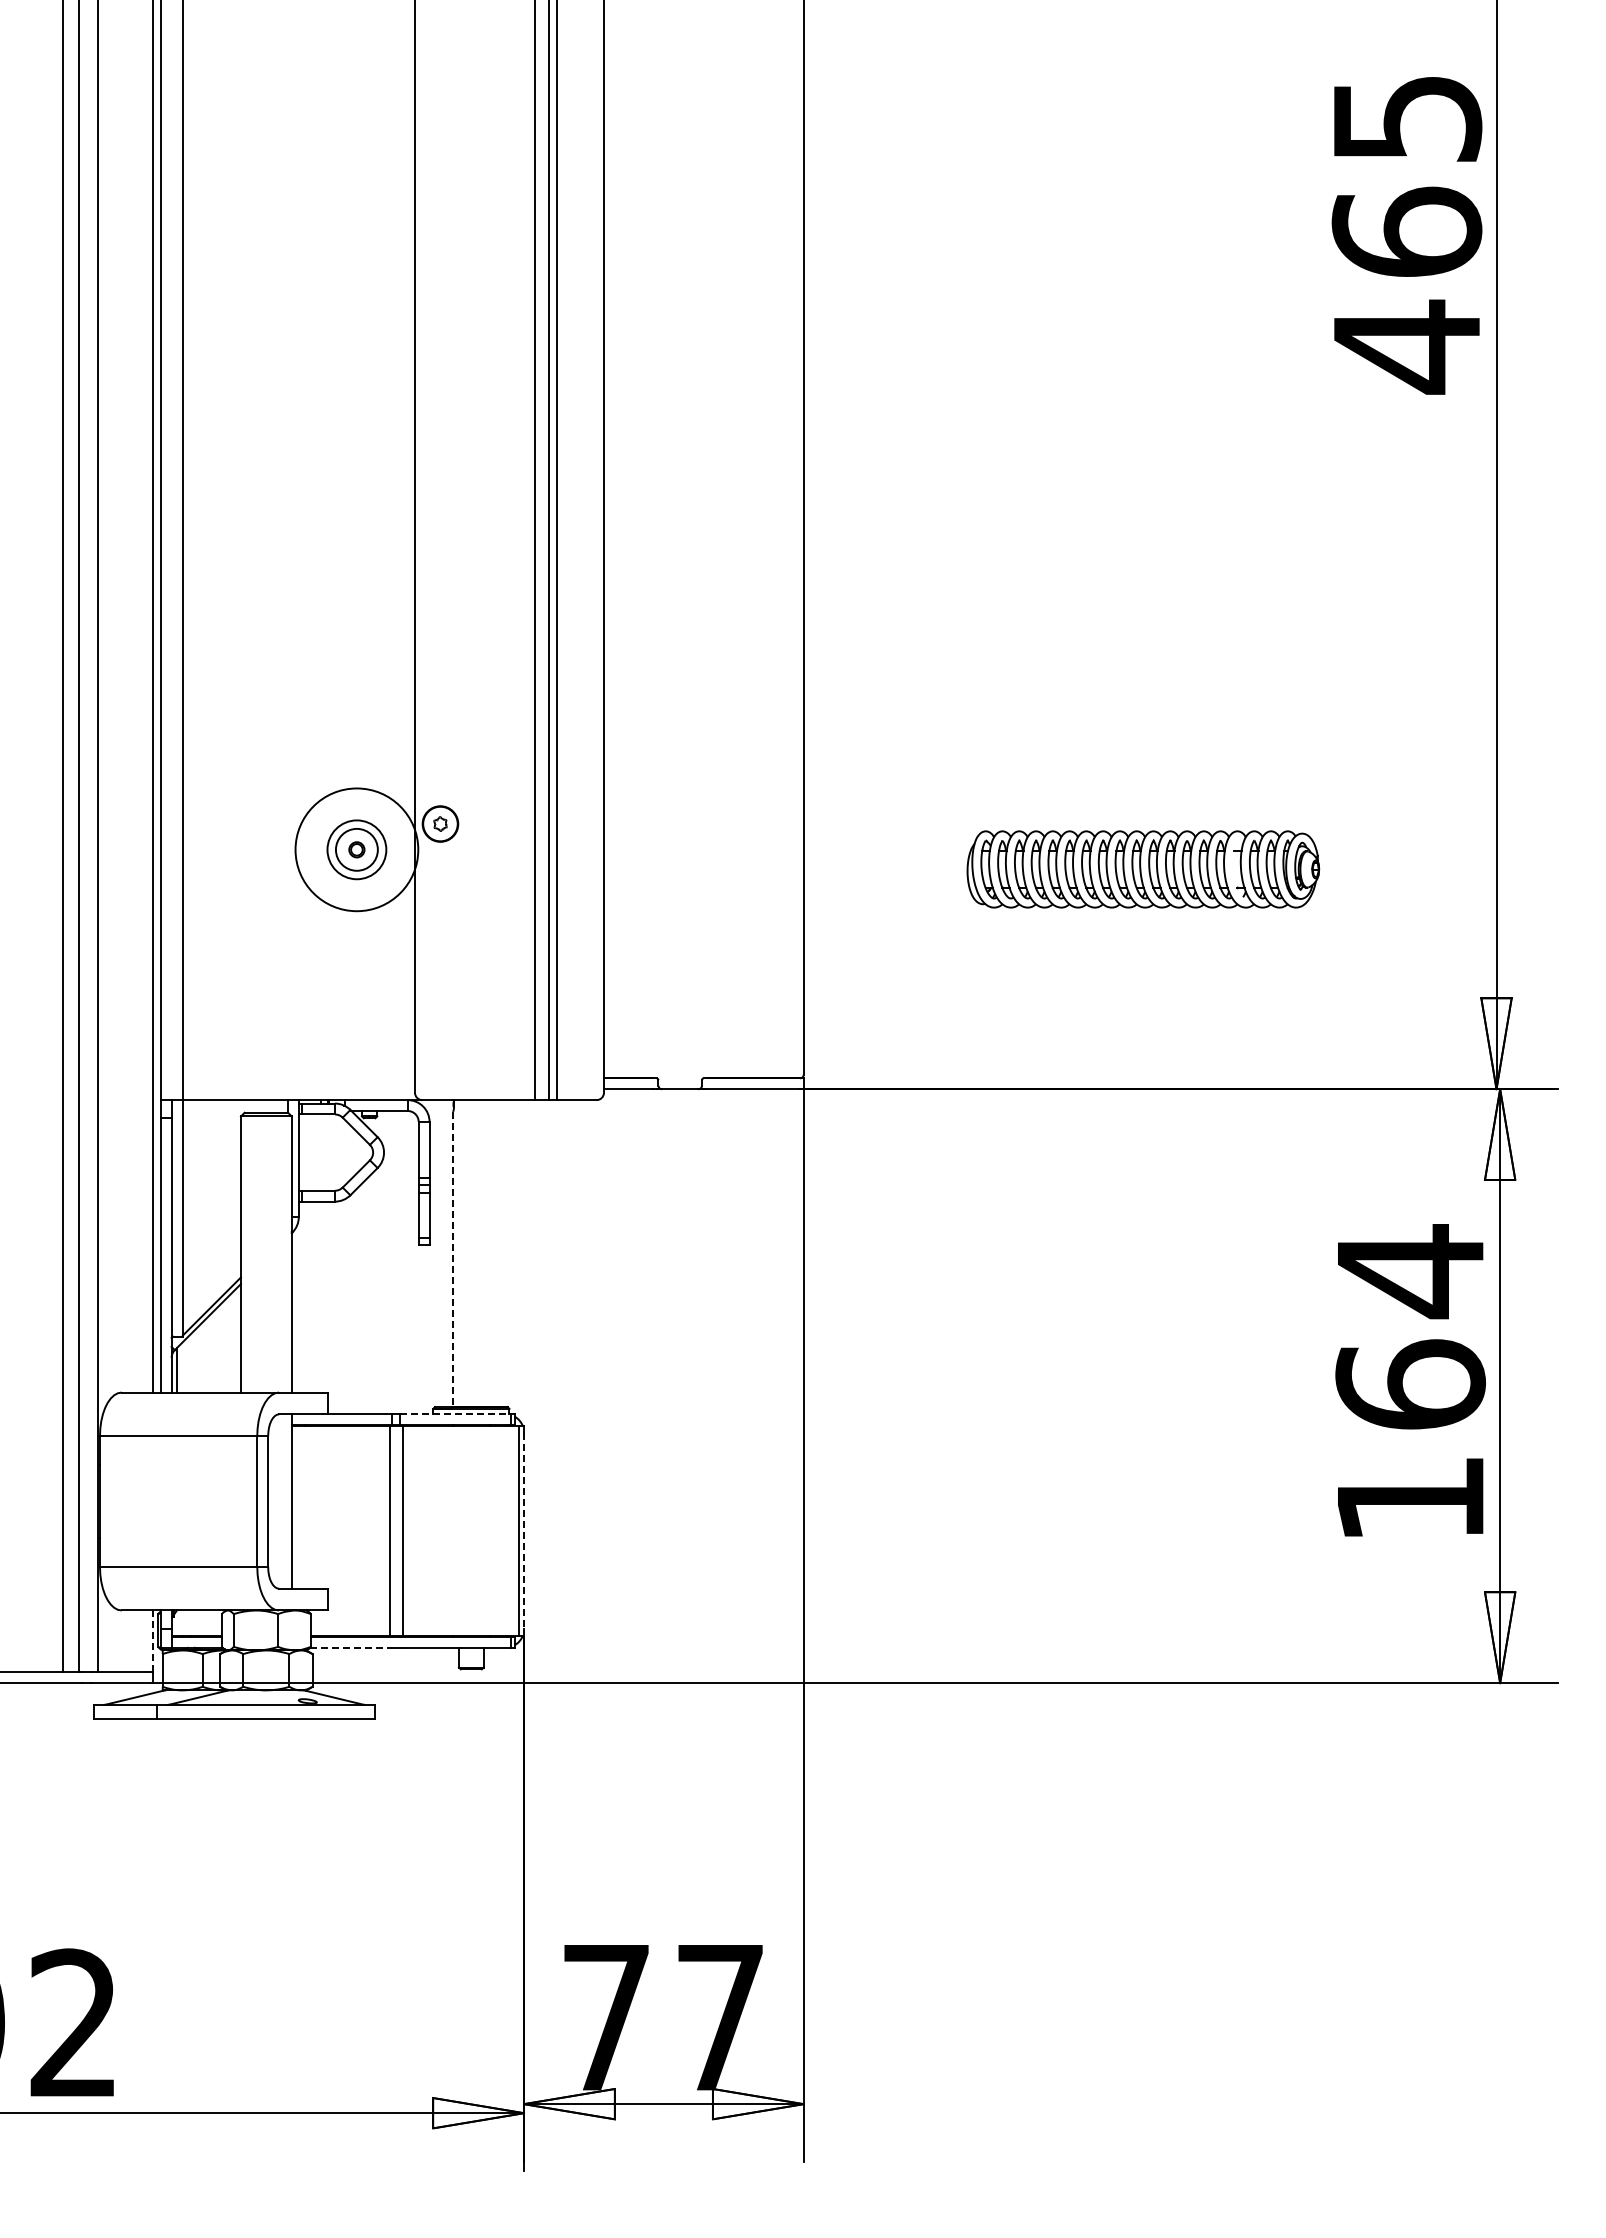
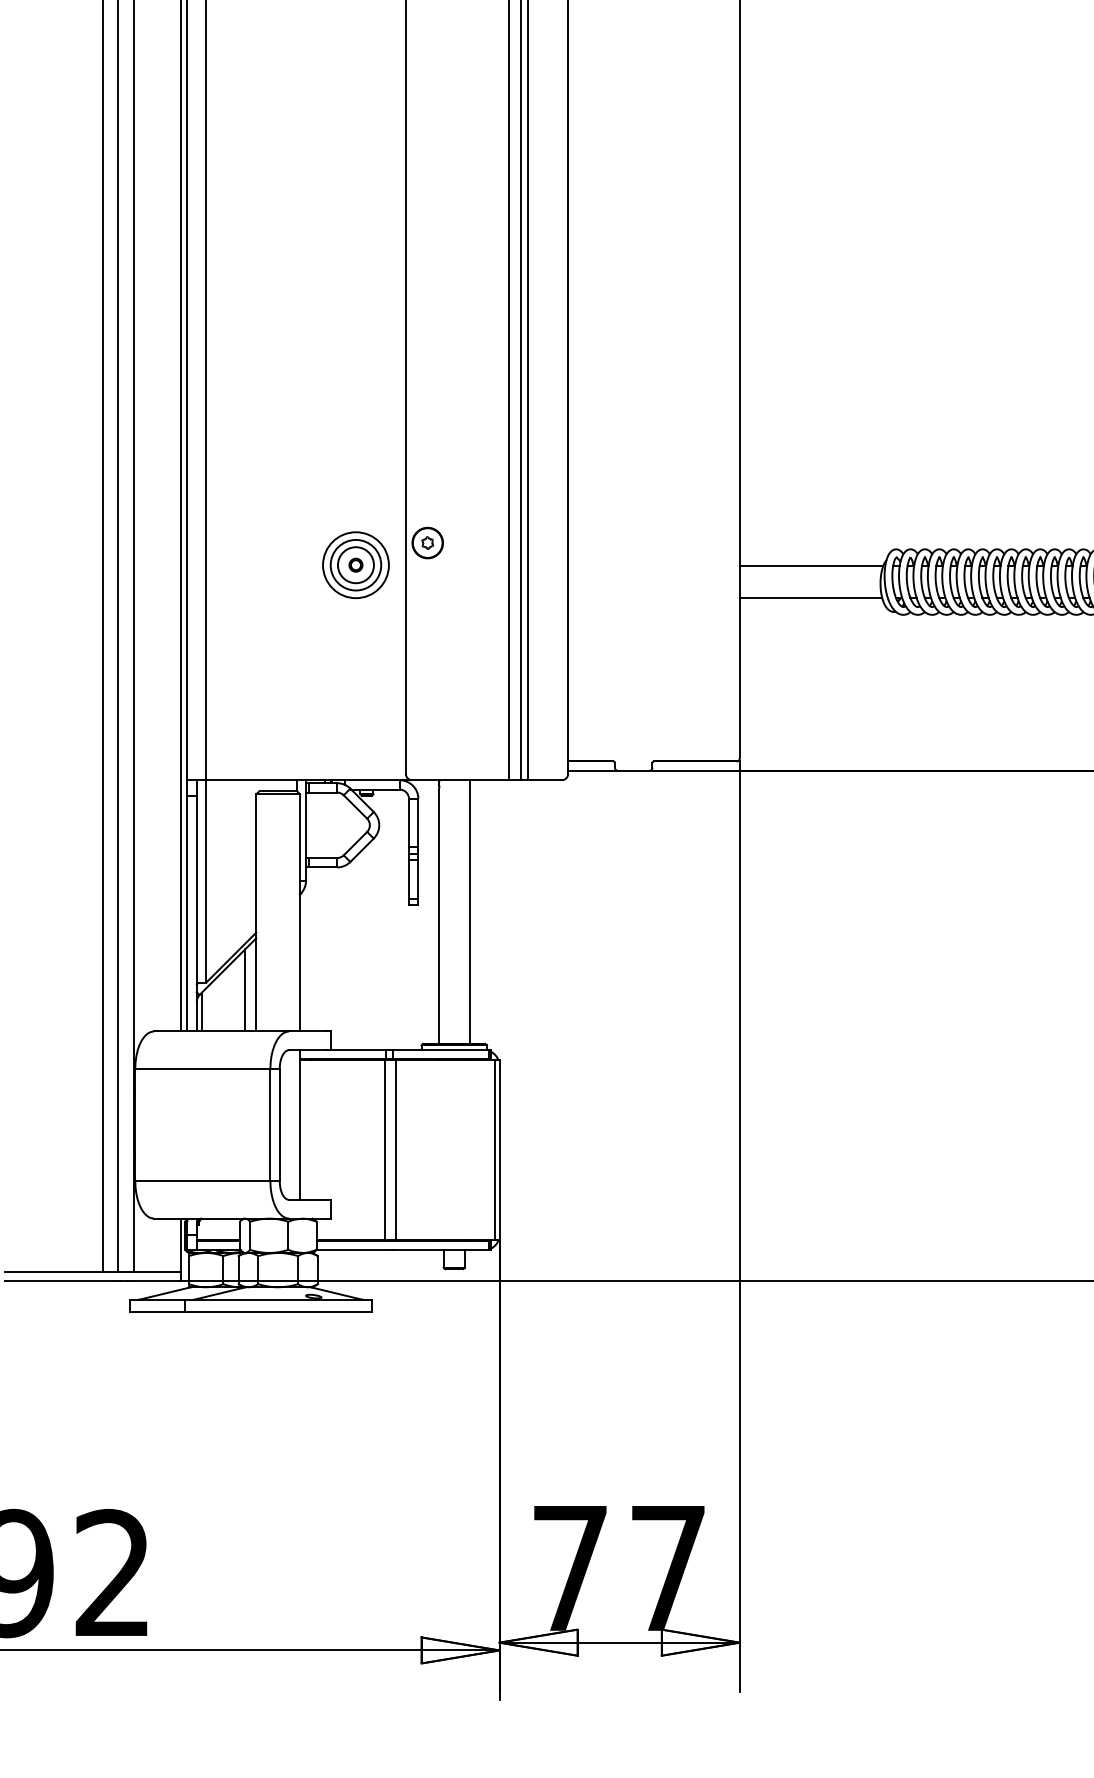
circle: (356, 849) -> (355, 564), size x0.62
line: (886, 851) -> (810, 566), added
line: (886, 887) -> (810, 597), added
line: (489, 1253) -> (469, 911), added
line: (453, 1259) -> (438, 917), dashed -> solid
line: (228, 1344) -> (245, 990), added
line: (455, 1414) -> (440, 1050), dashed -> solid
line: (524, 1531) -> (499, 1150), dashed -> solid
line: (153, 1641) -> (181, 1245), dashed -> solid
line: (351, 1647) -> (351, 1250), dashed -> solid

